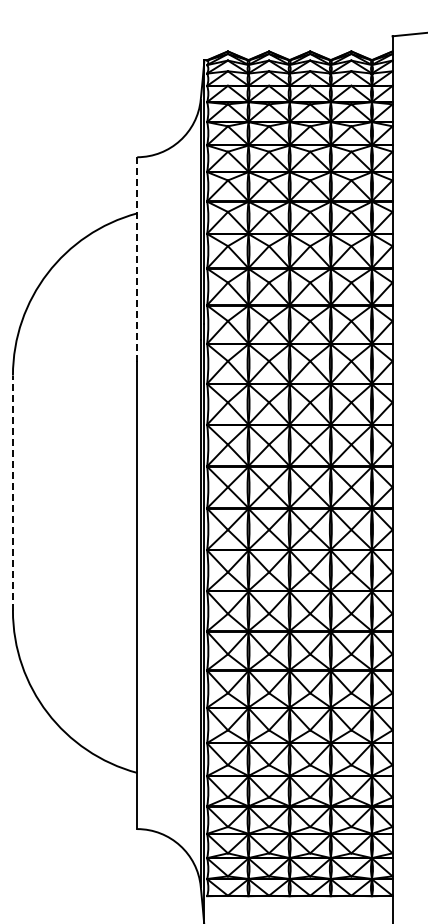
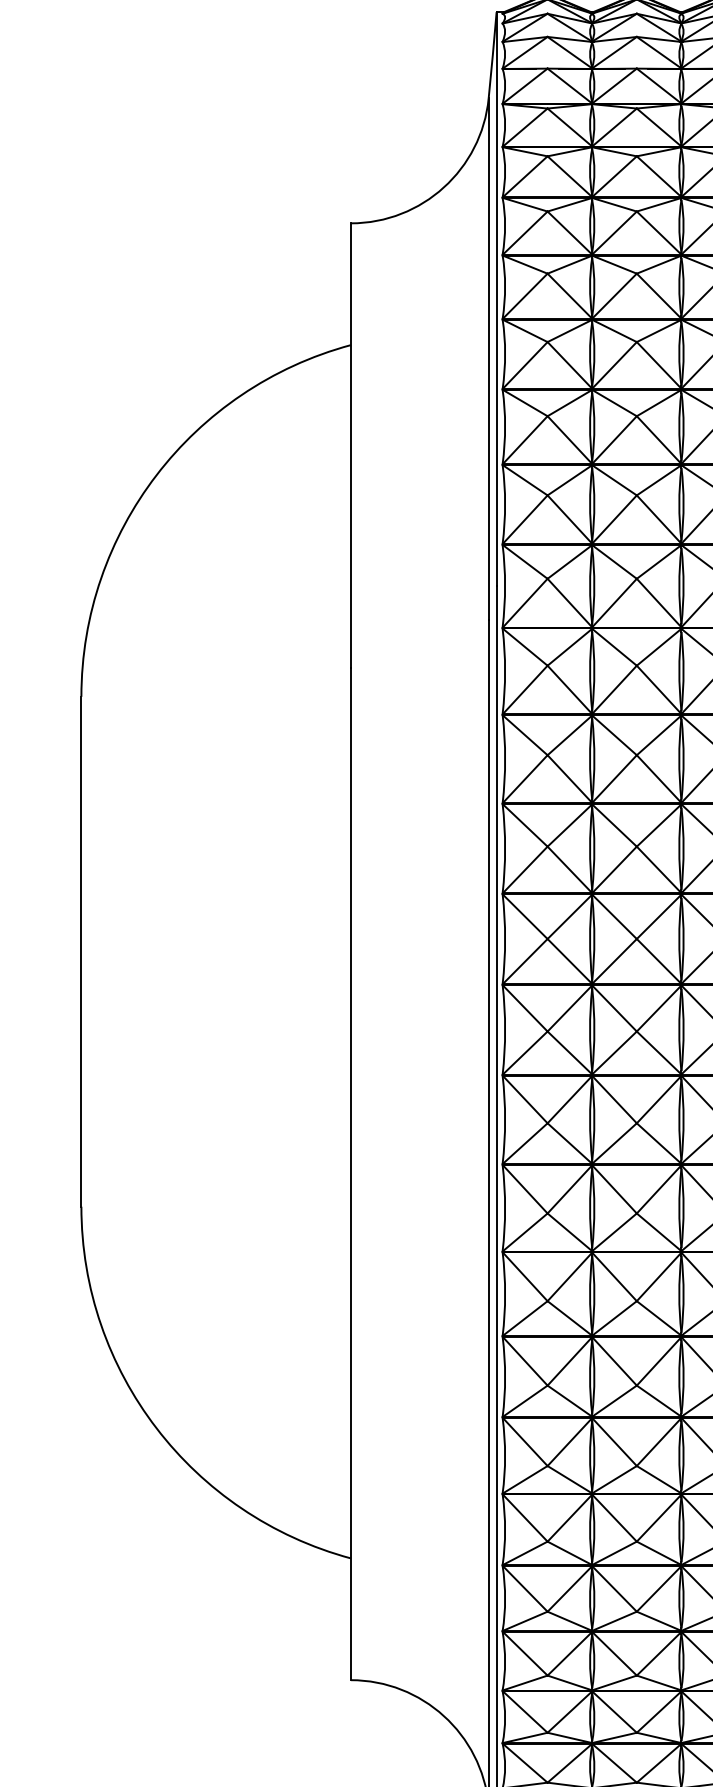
line: (137, 259) -> (351, 445), dashed -> solid
line: (12, 493) -> (80, 952), dashed -> solid

